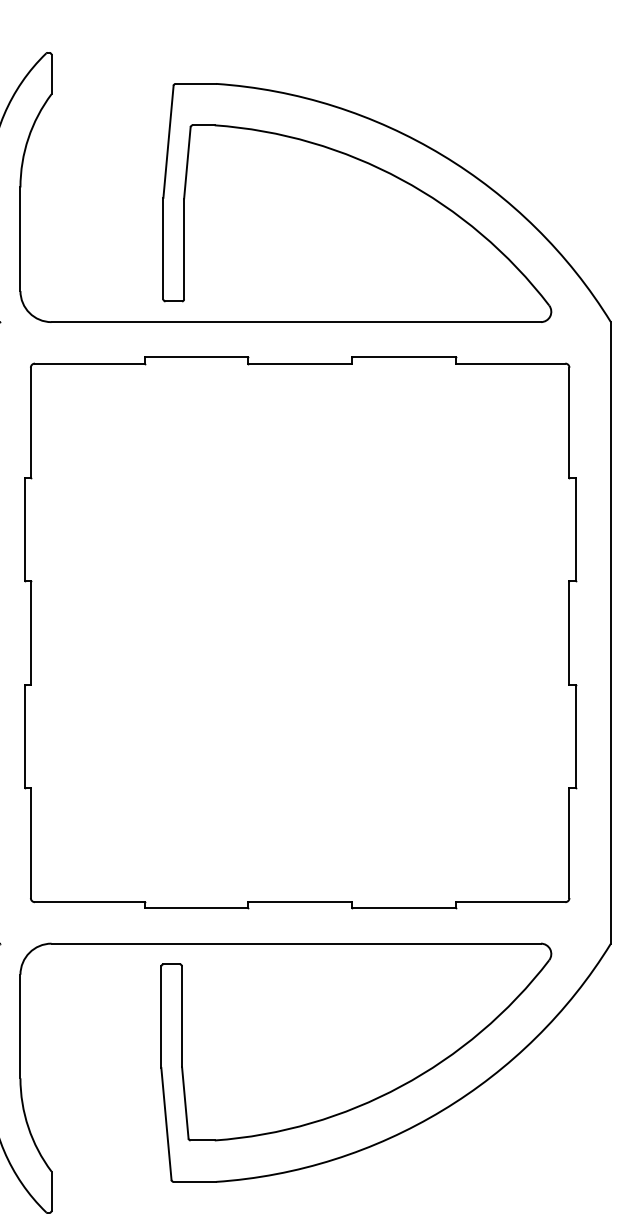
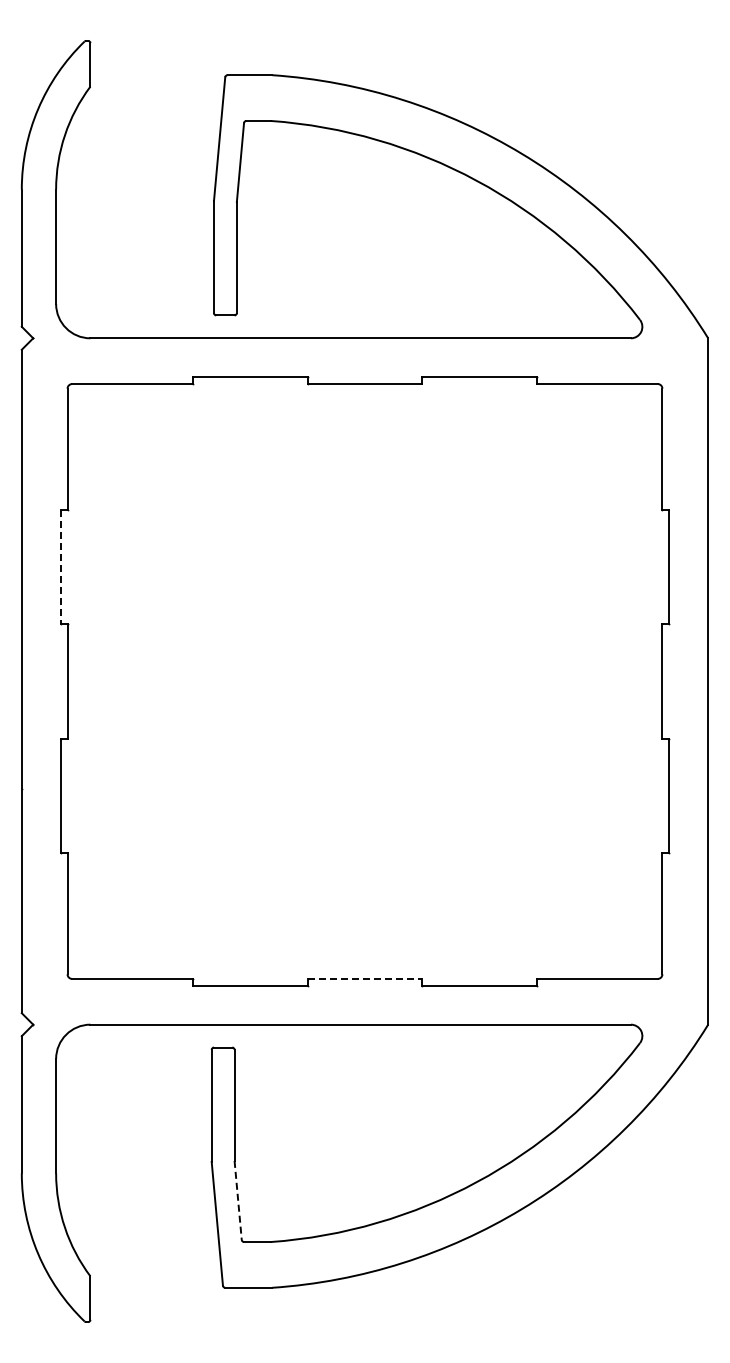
line: (24, 529) -> (60, 567), solid -> dashed
line: (300, 901) -> (365, 978), solid -> dashed
line: (185, 1102) -> (238, 1200), solid -> dashed

